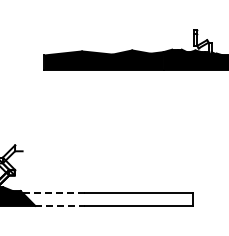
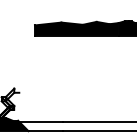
line: (53, 192) -> (41, 121), dashed -> solid
line: (60, 205) -> (46, 130), dashed -> solid

